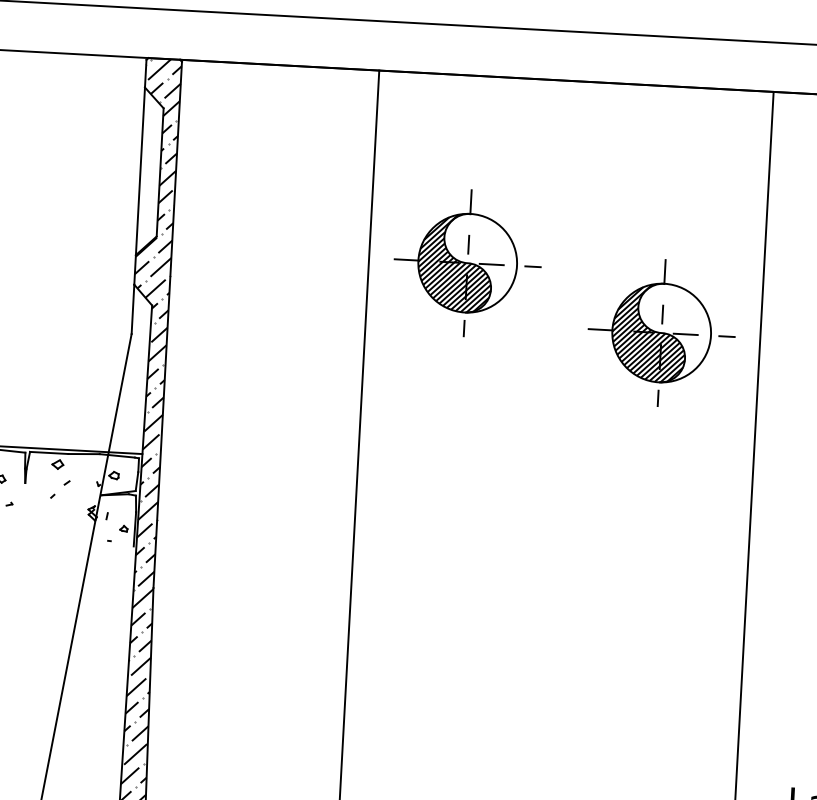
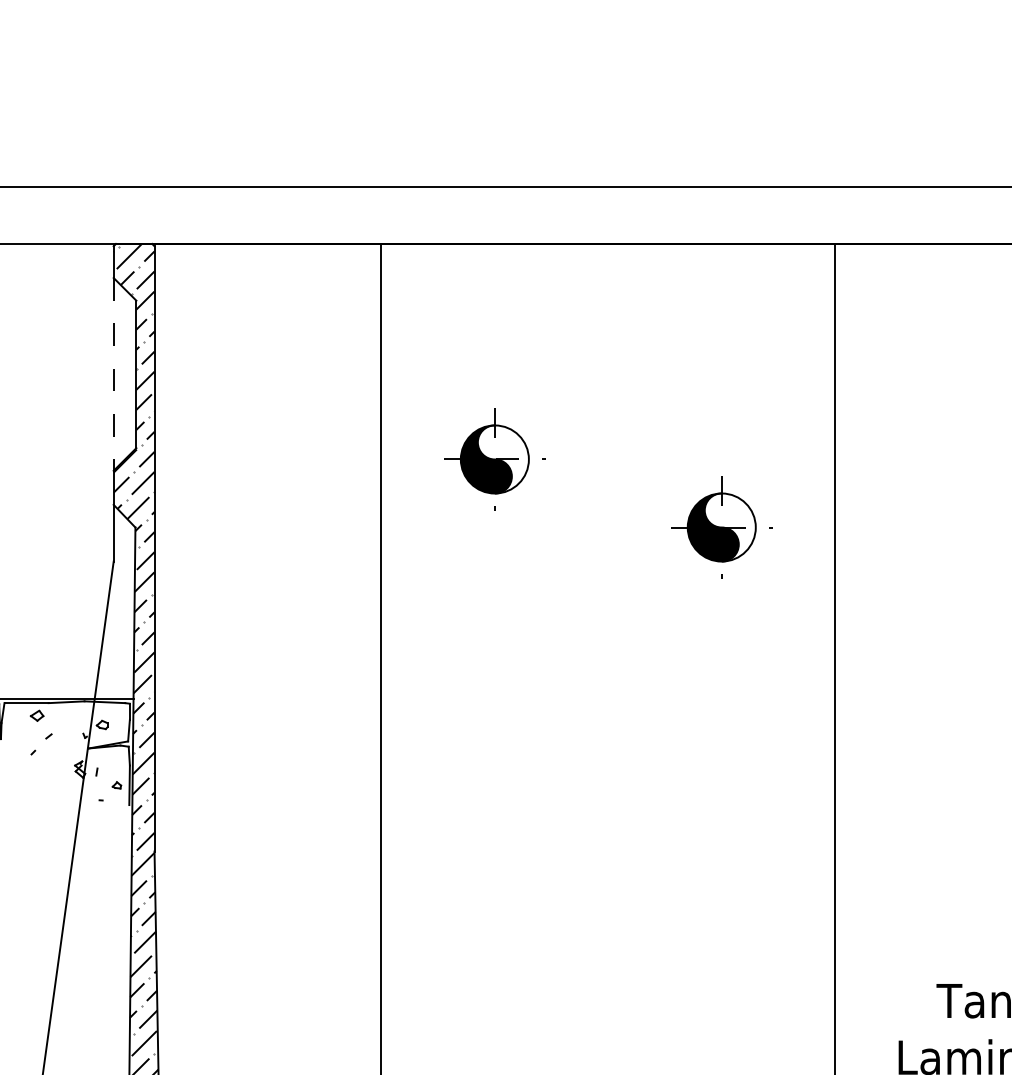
line: (140, 171) -> (113, 374), solid -> dashed
part: (467, 263) -> (494, 459), size x0.6
part: (661, 333) -> (721, 527), size x0.6

